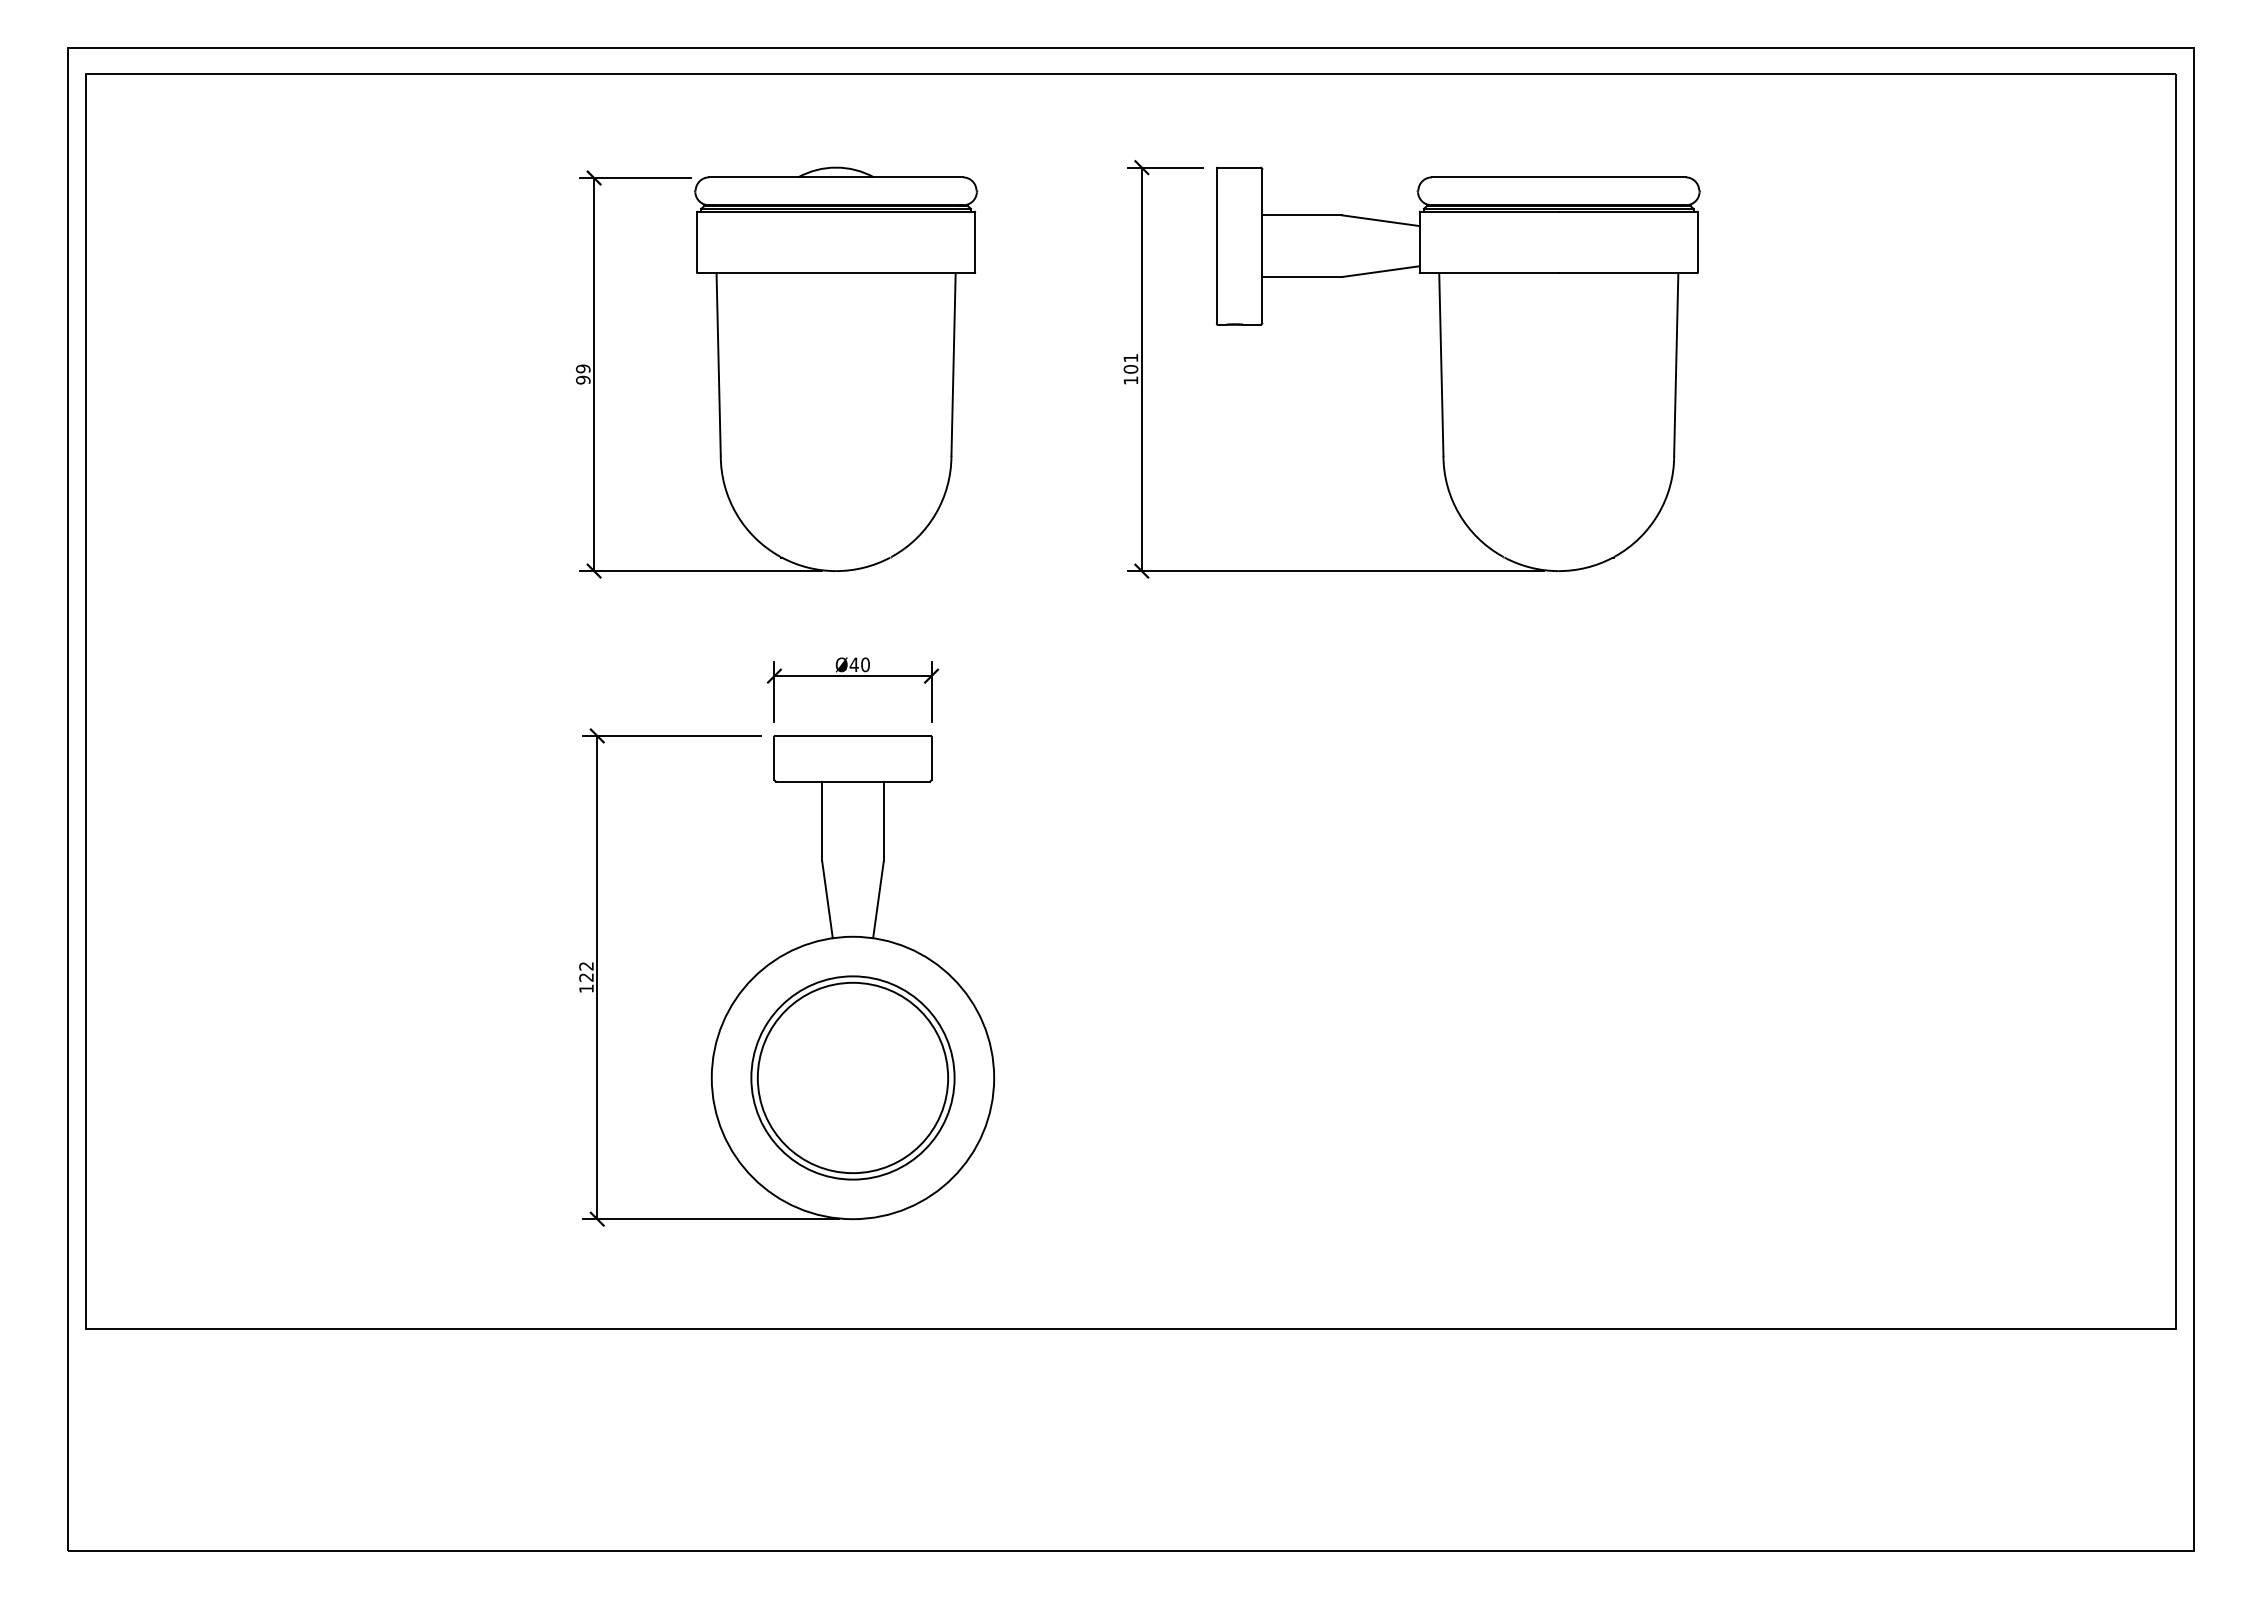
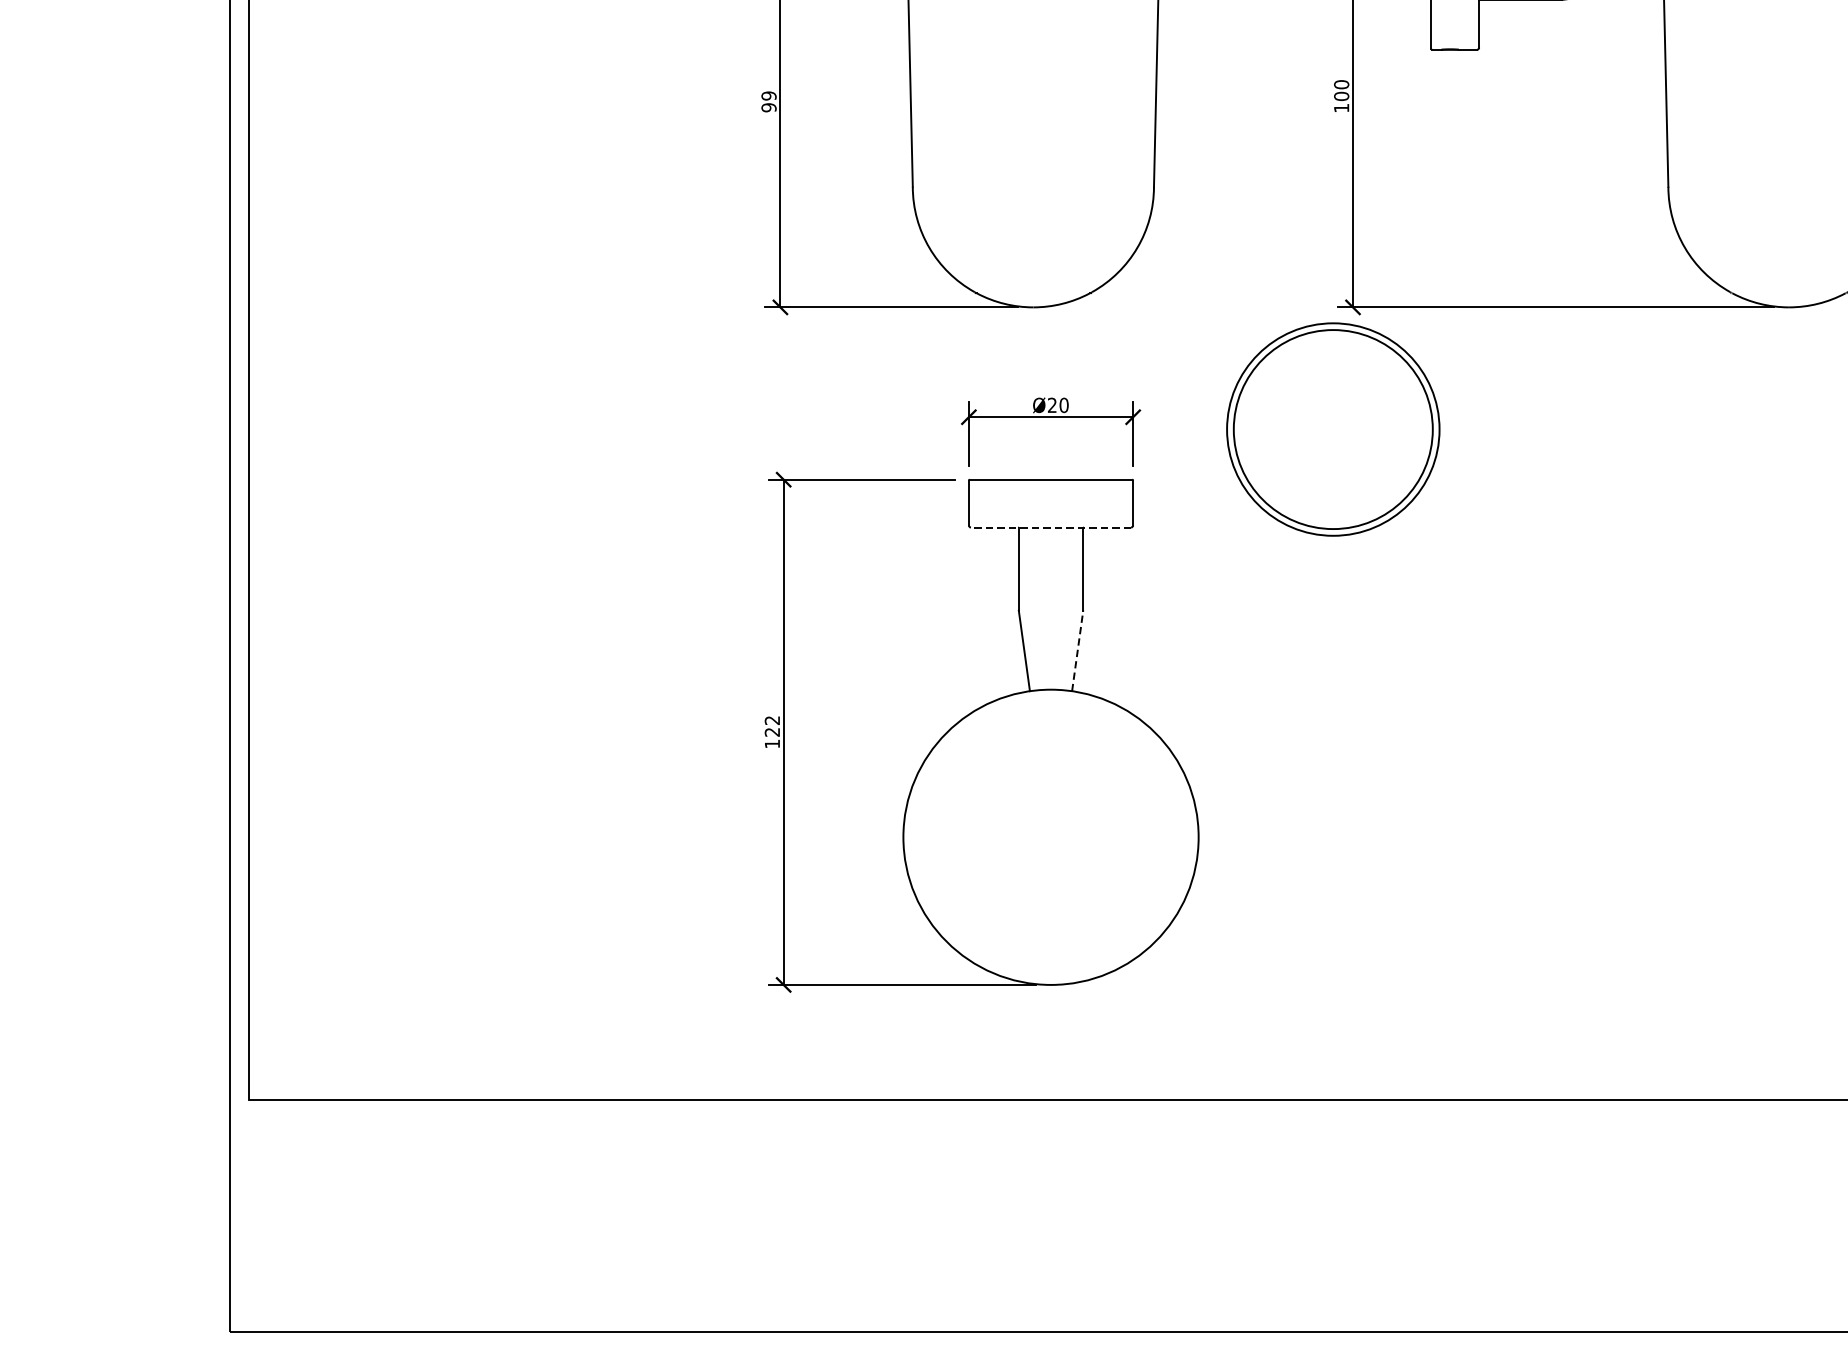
text: (1130, 357) -> (1341, 84), 101 -> 100
text: (853, 664) -> (1051, 405), Ø40 -> Ø20
line: (852, 781) -> (1050, 527), solid -> dashed
line: (878, 899) -> (1077, 650), solid -> dashed
part: (852, 1077) -> (1332, 429), moved

